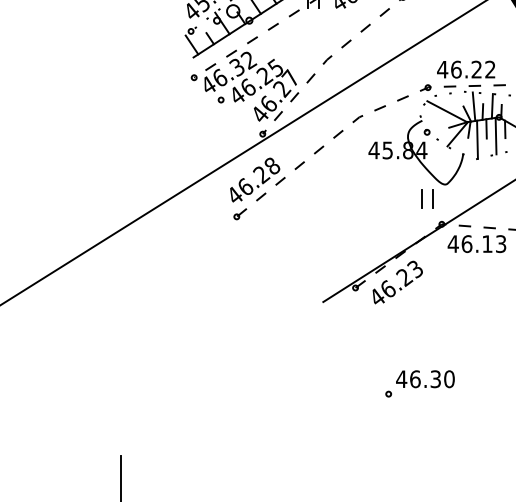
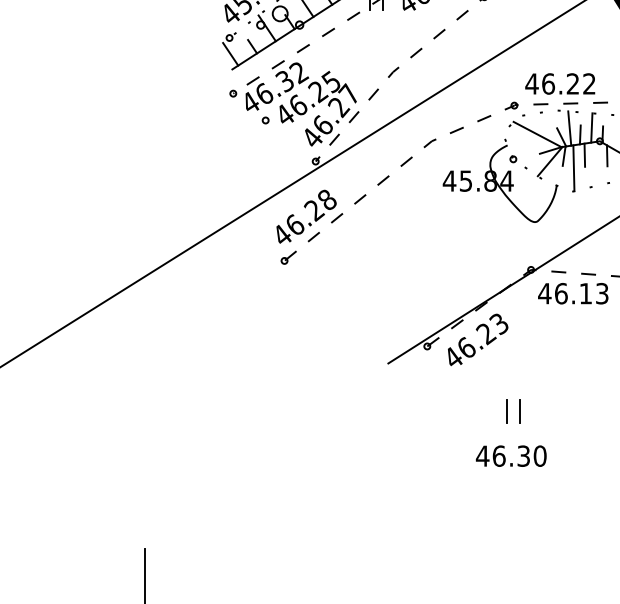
line: (495, 135) -> (595, 163), removed
part: (427, 198) -> (513, 410), moved
circle: (388, 393) -> (466, 473), removed

